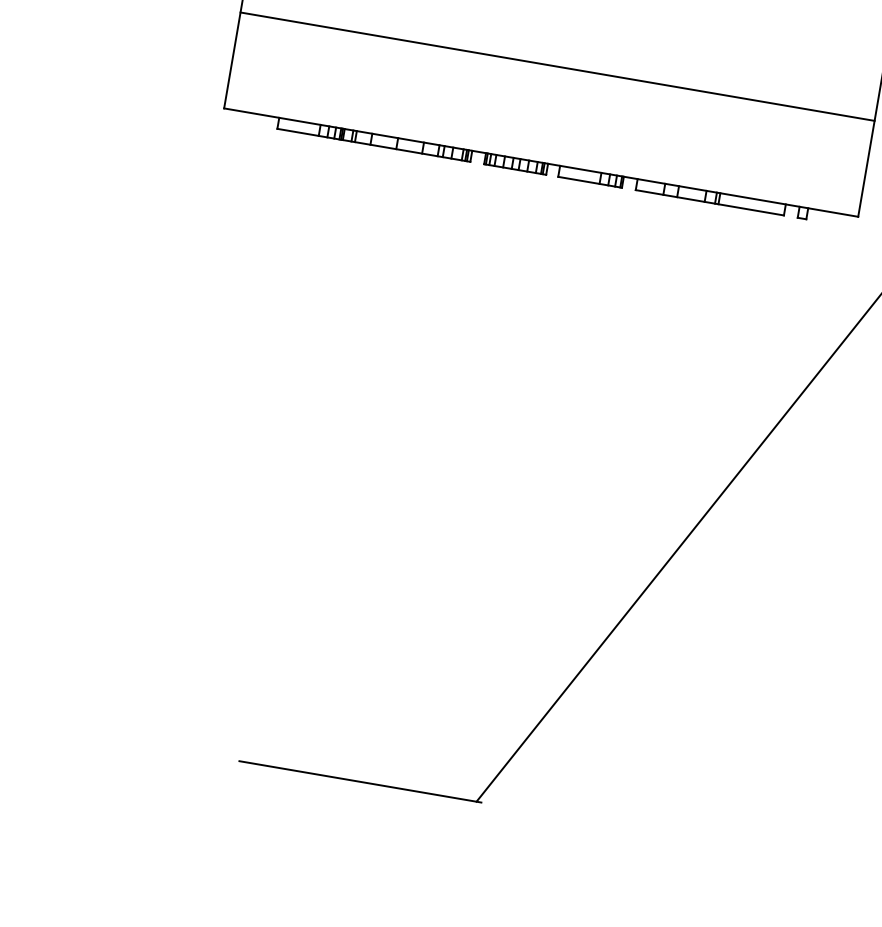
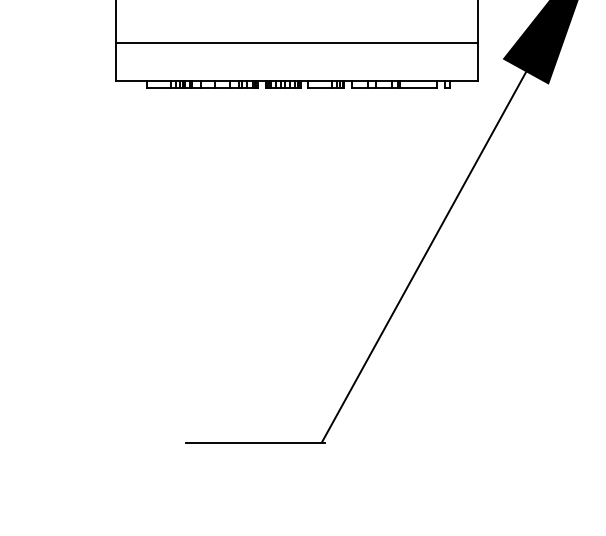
line: (556, 66) -> (296, 43), moved

